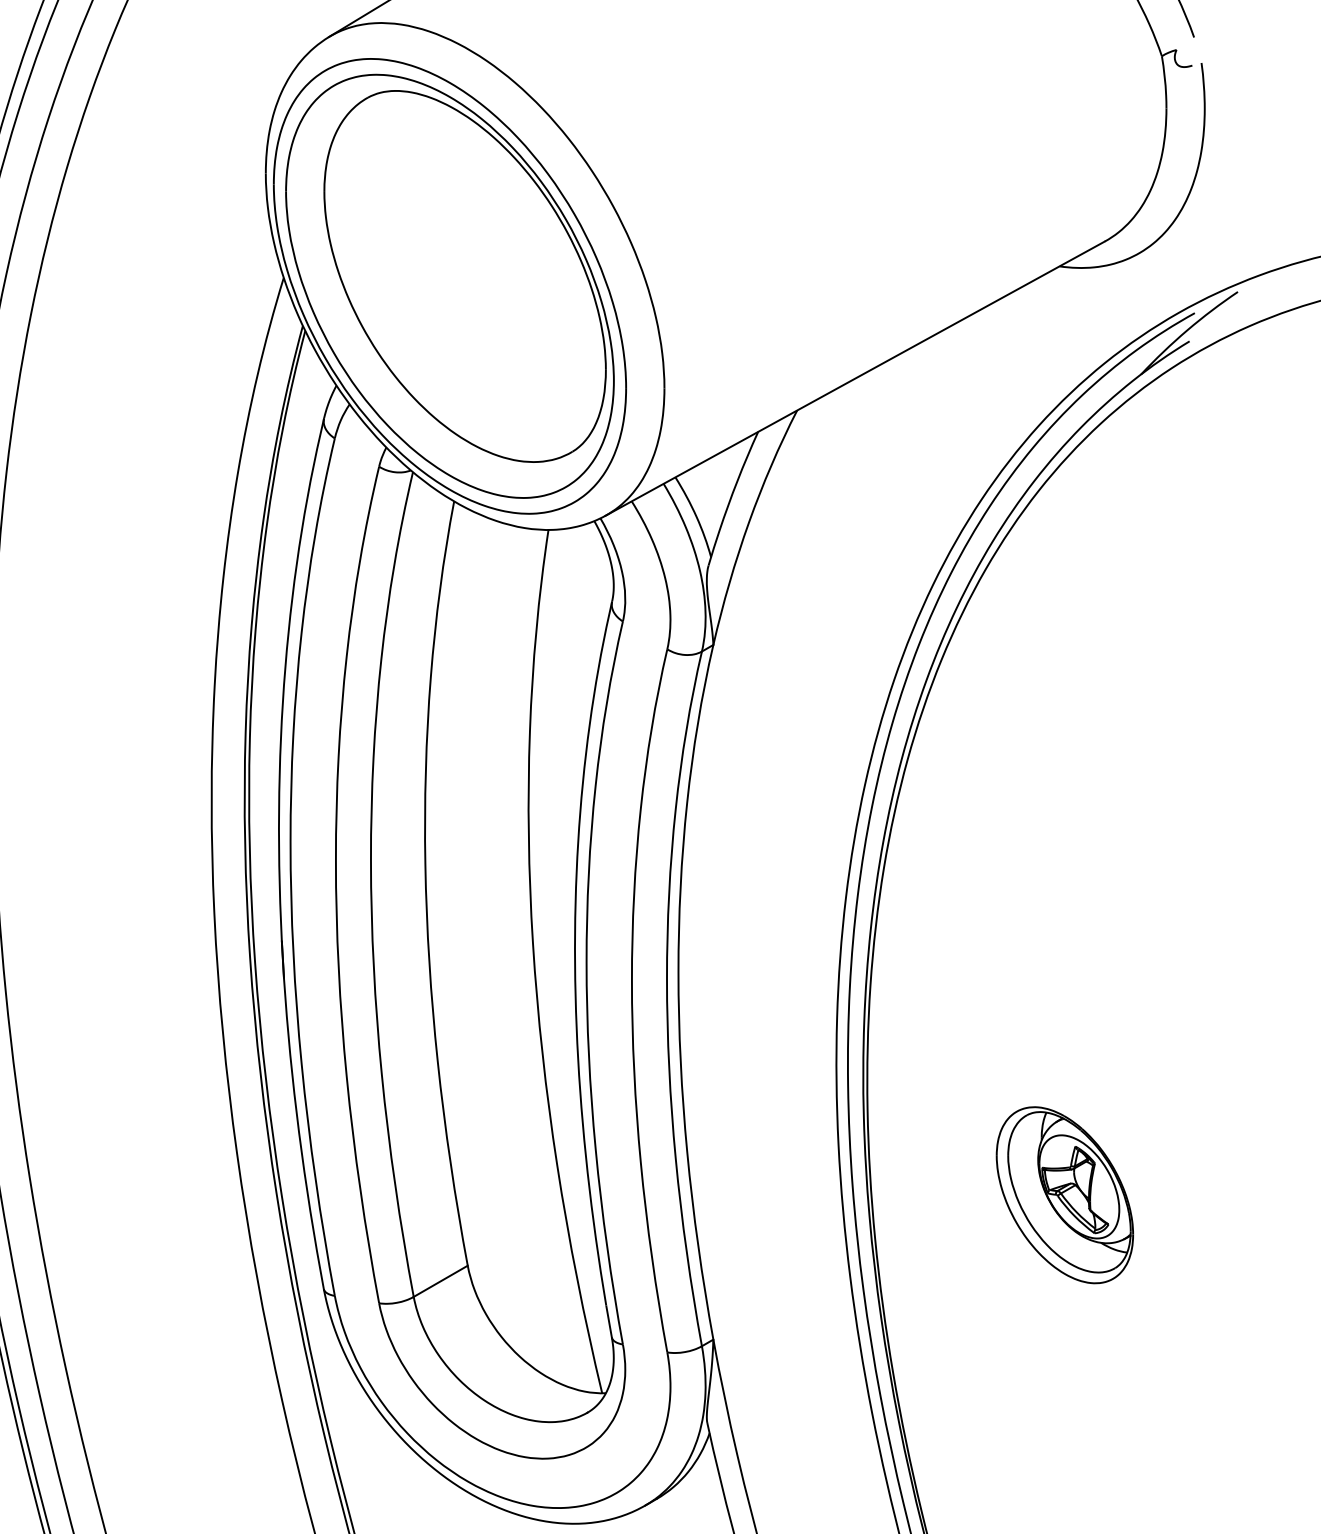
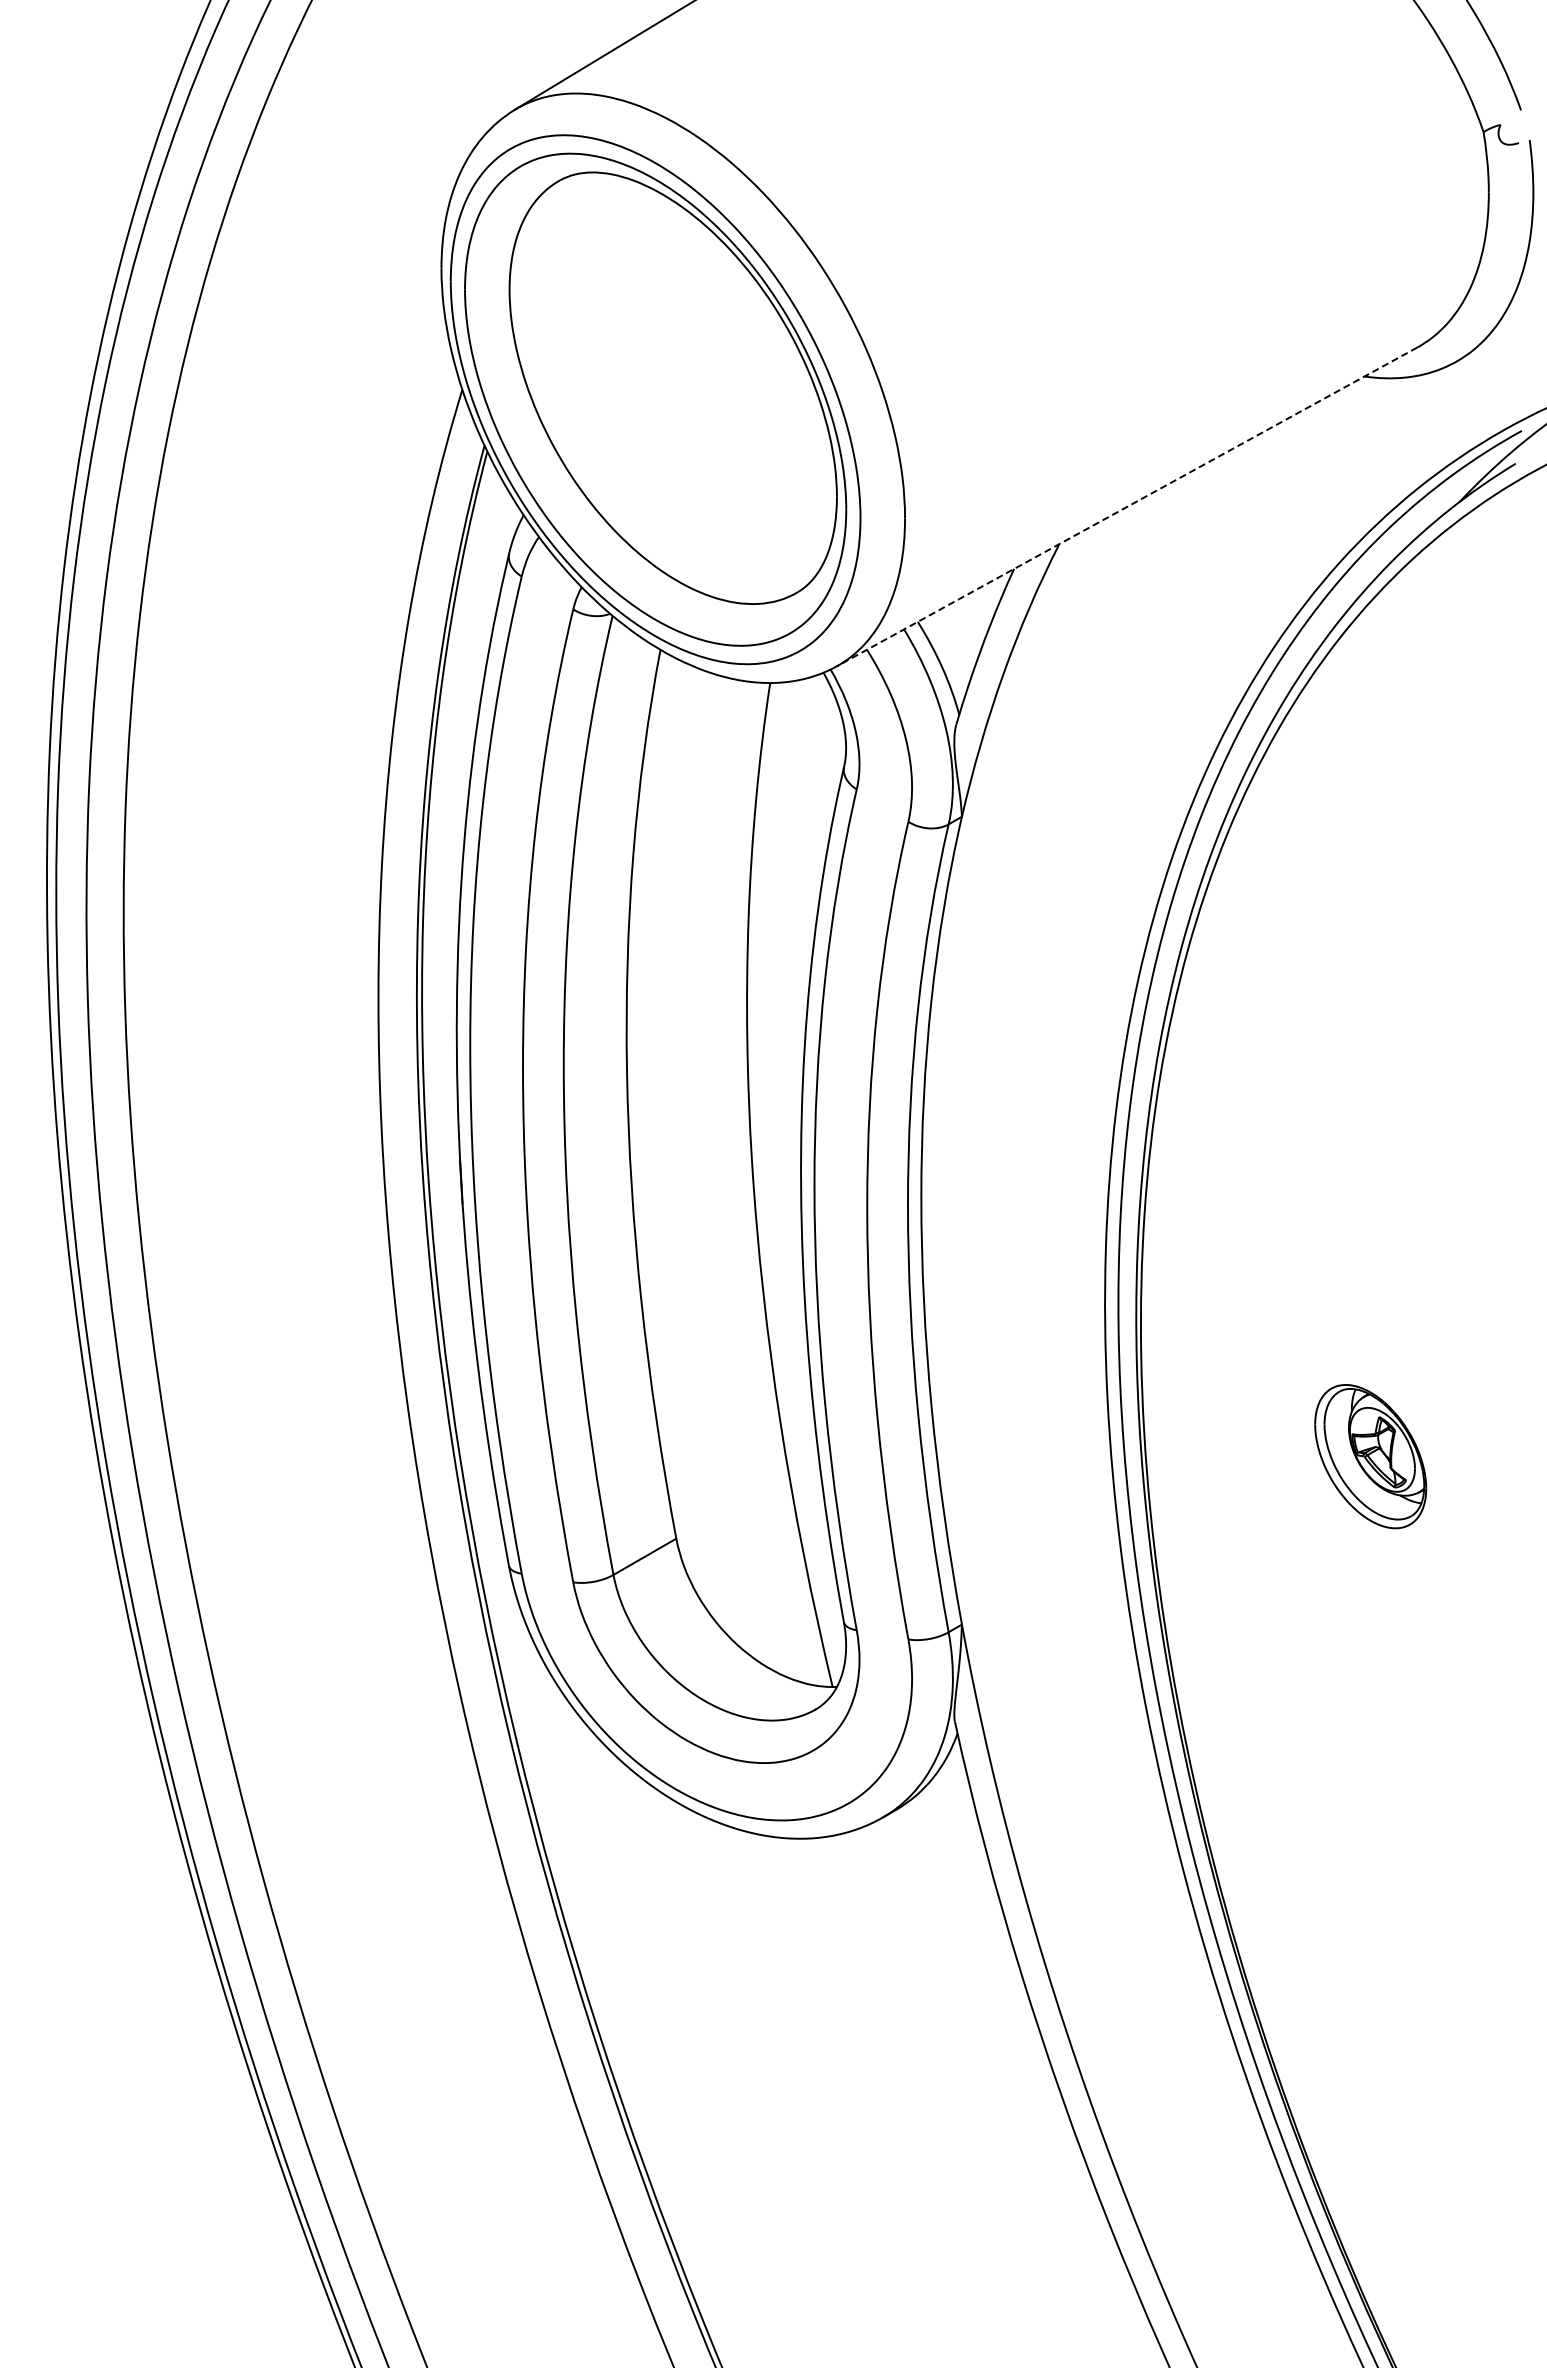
line: (854, 379) -> (1126, 507), solid -> dashed
part: (1064, 1195) -> (1370, 1456), size x0.7

